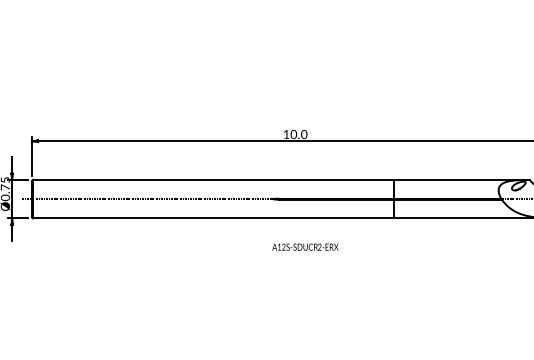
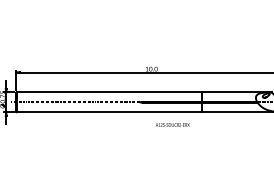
text: (304, 246) -> (172, 124), moved

